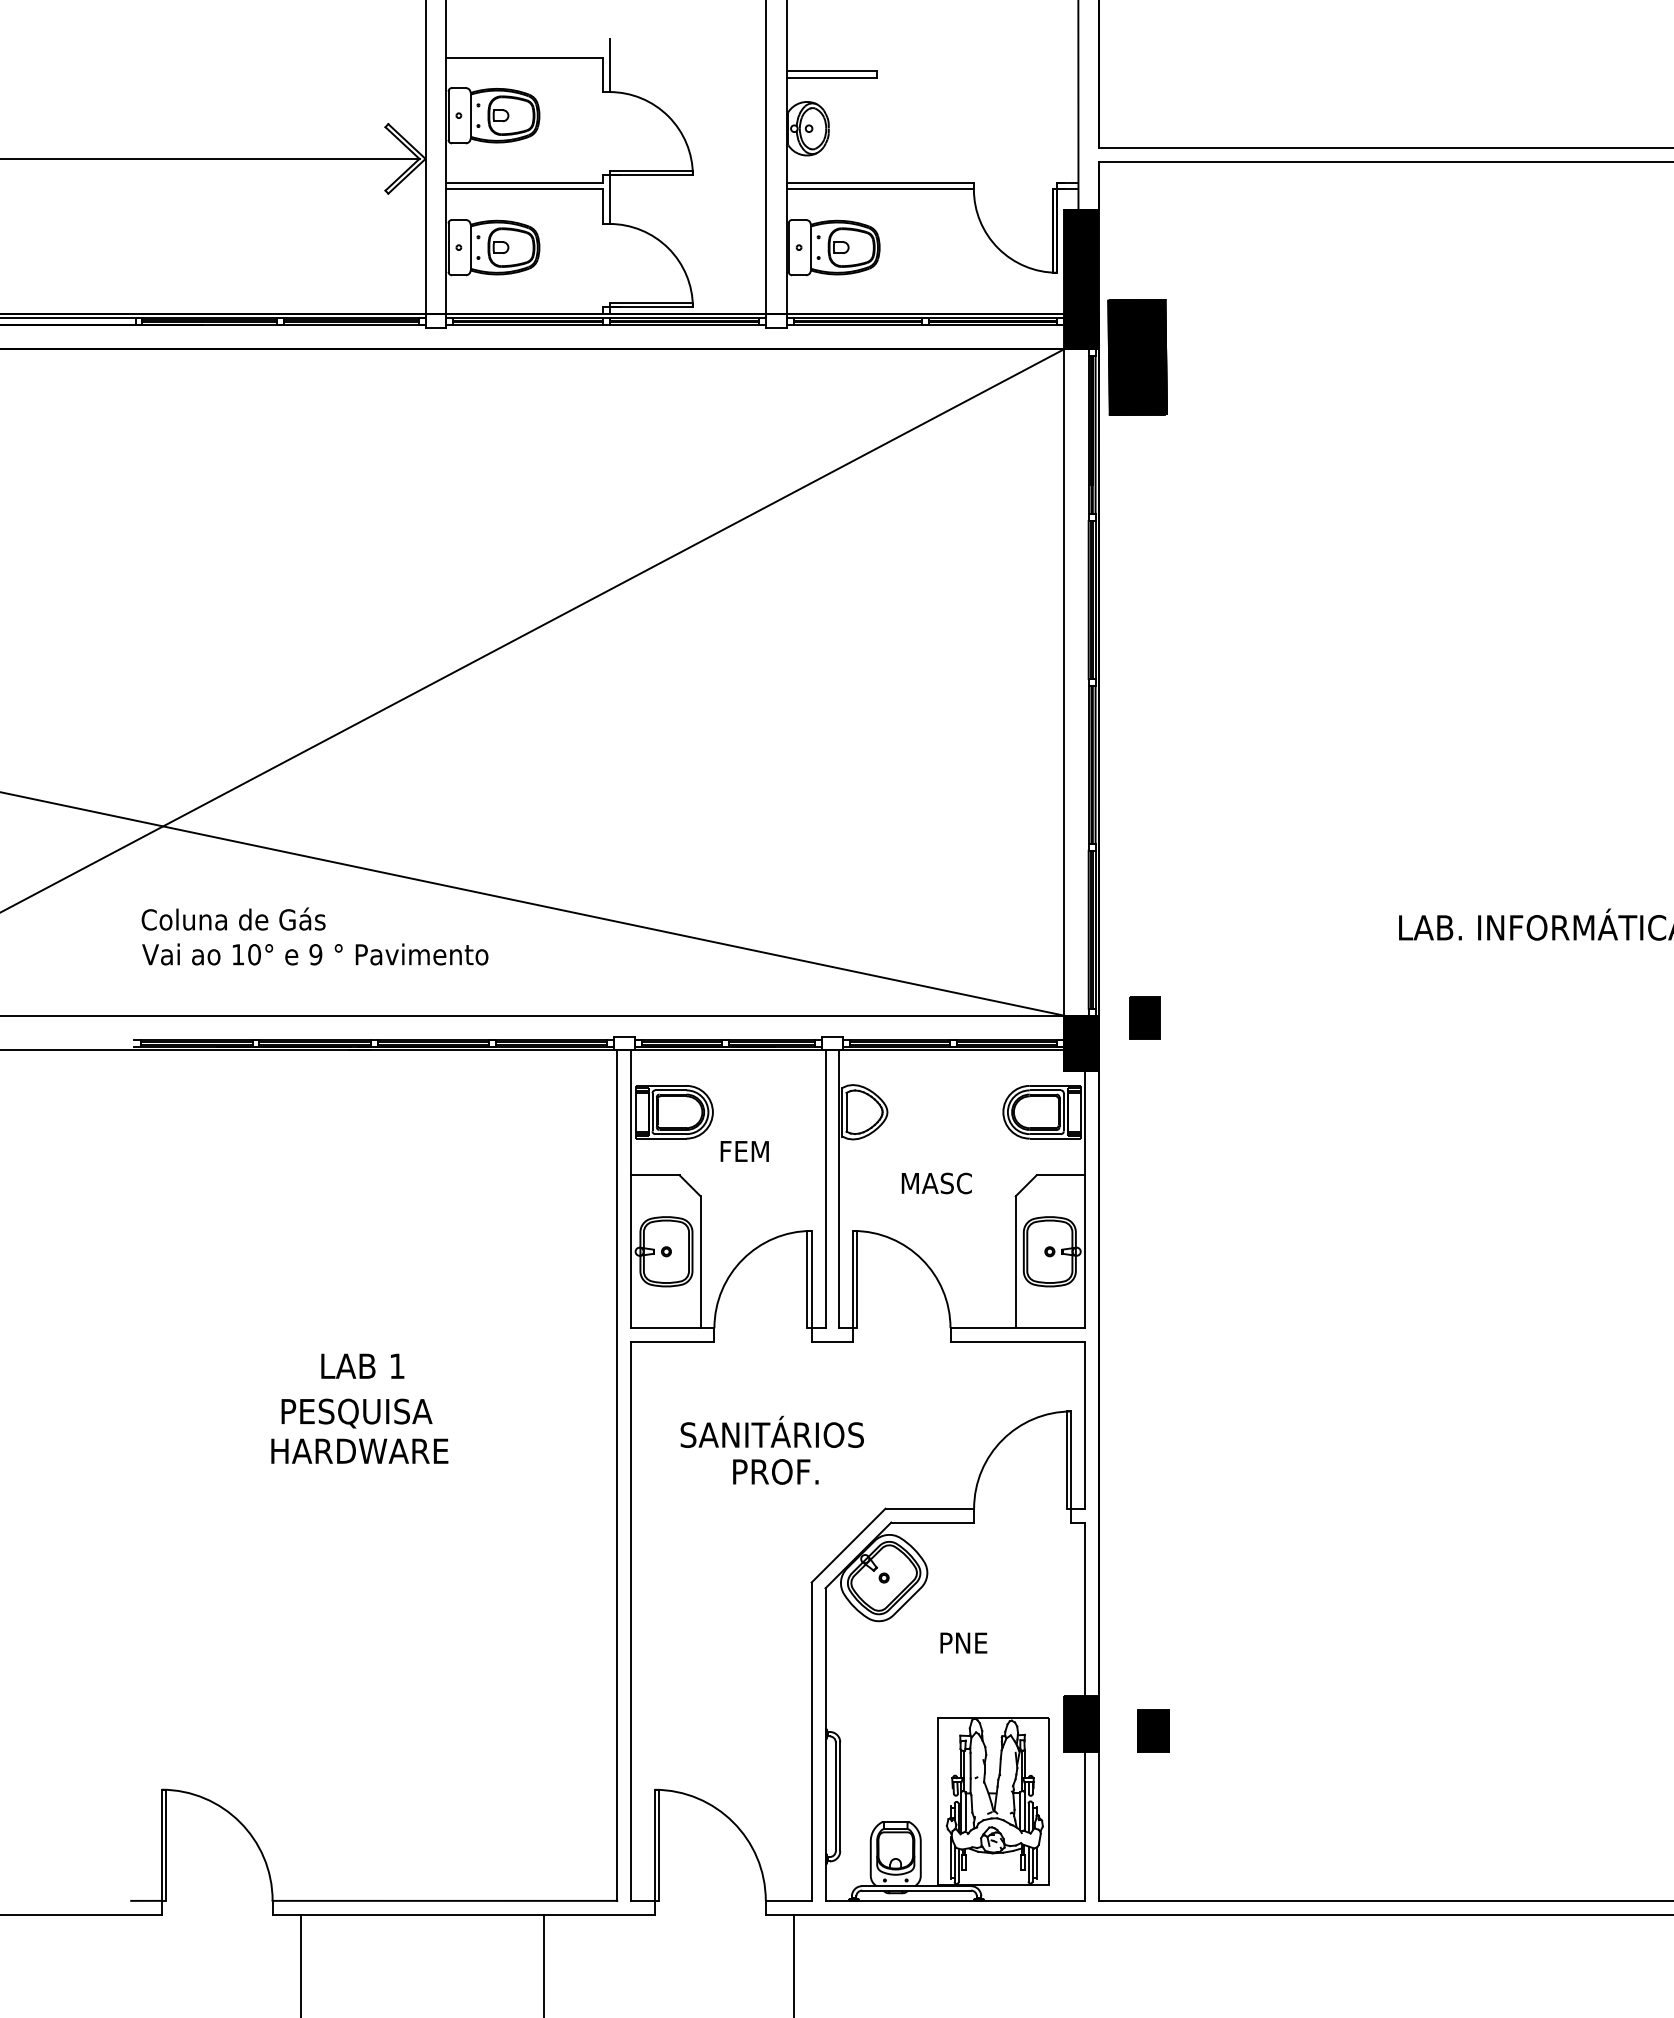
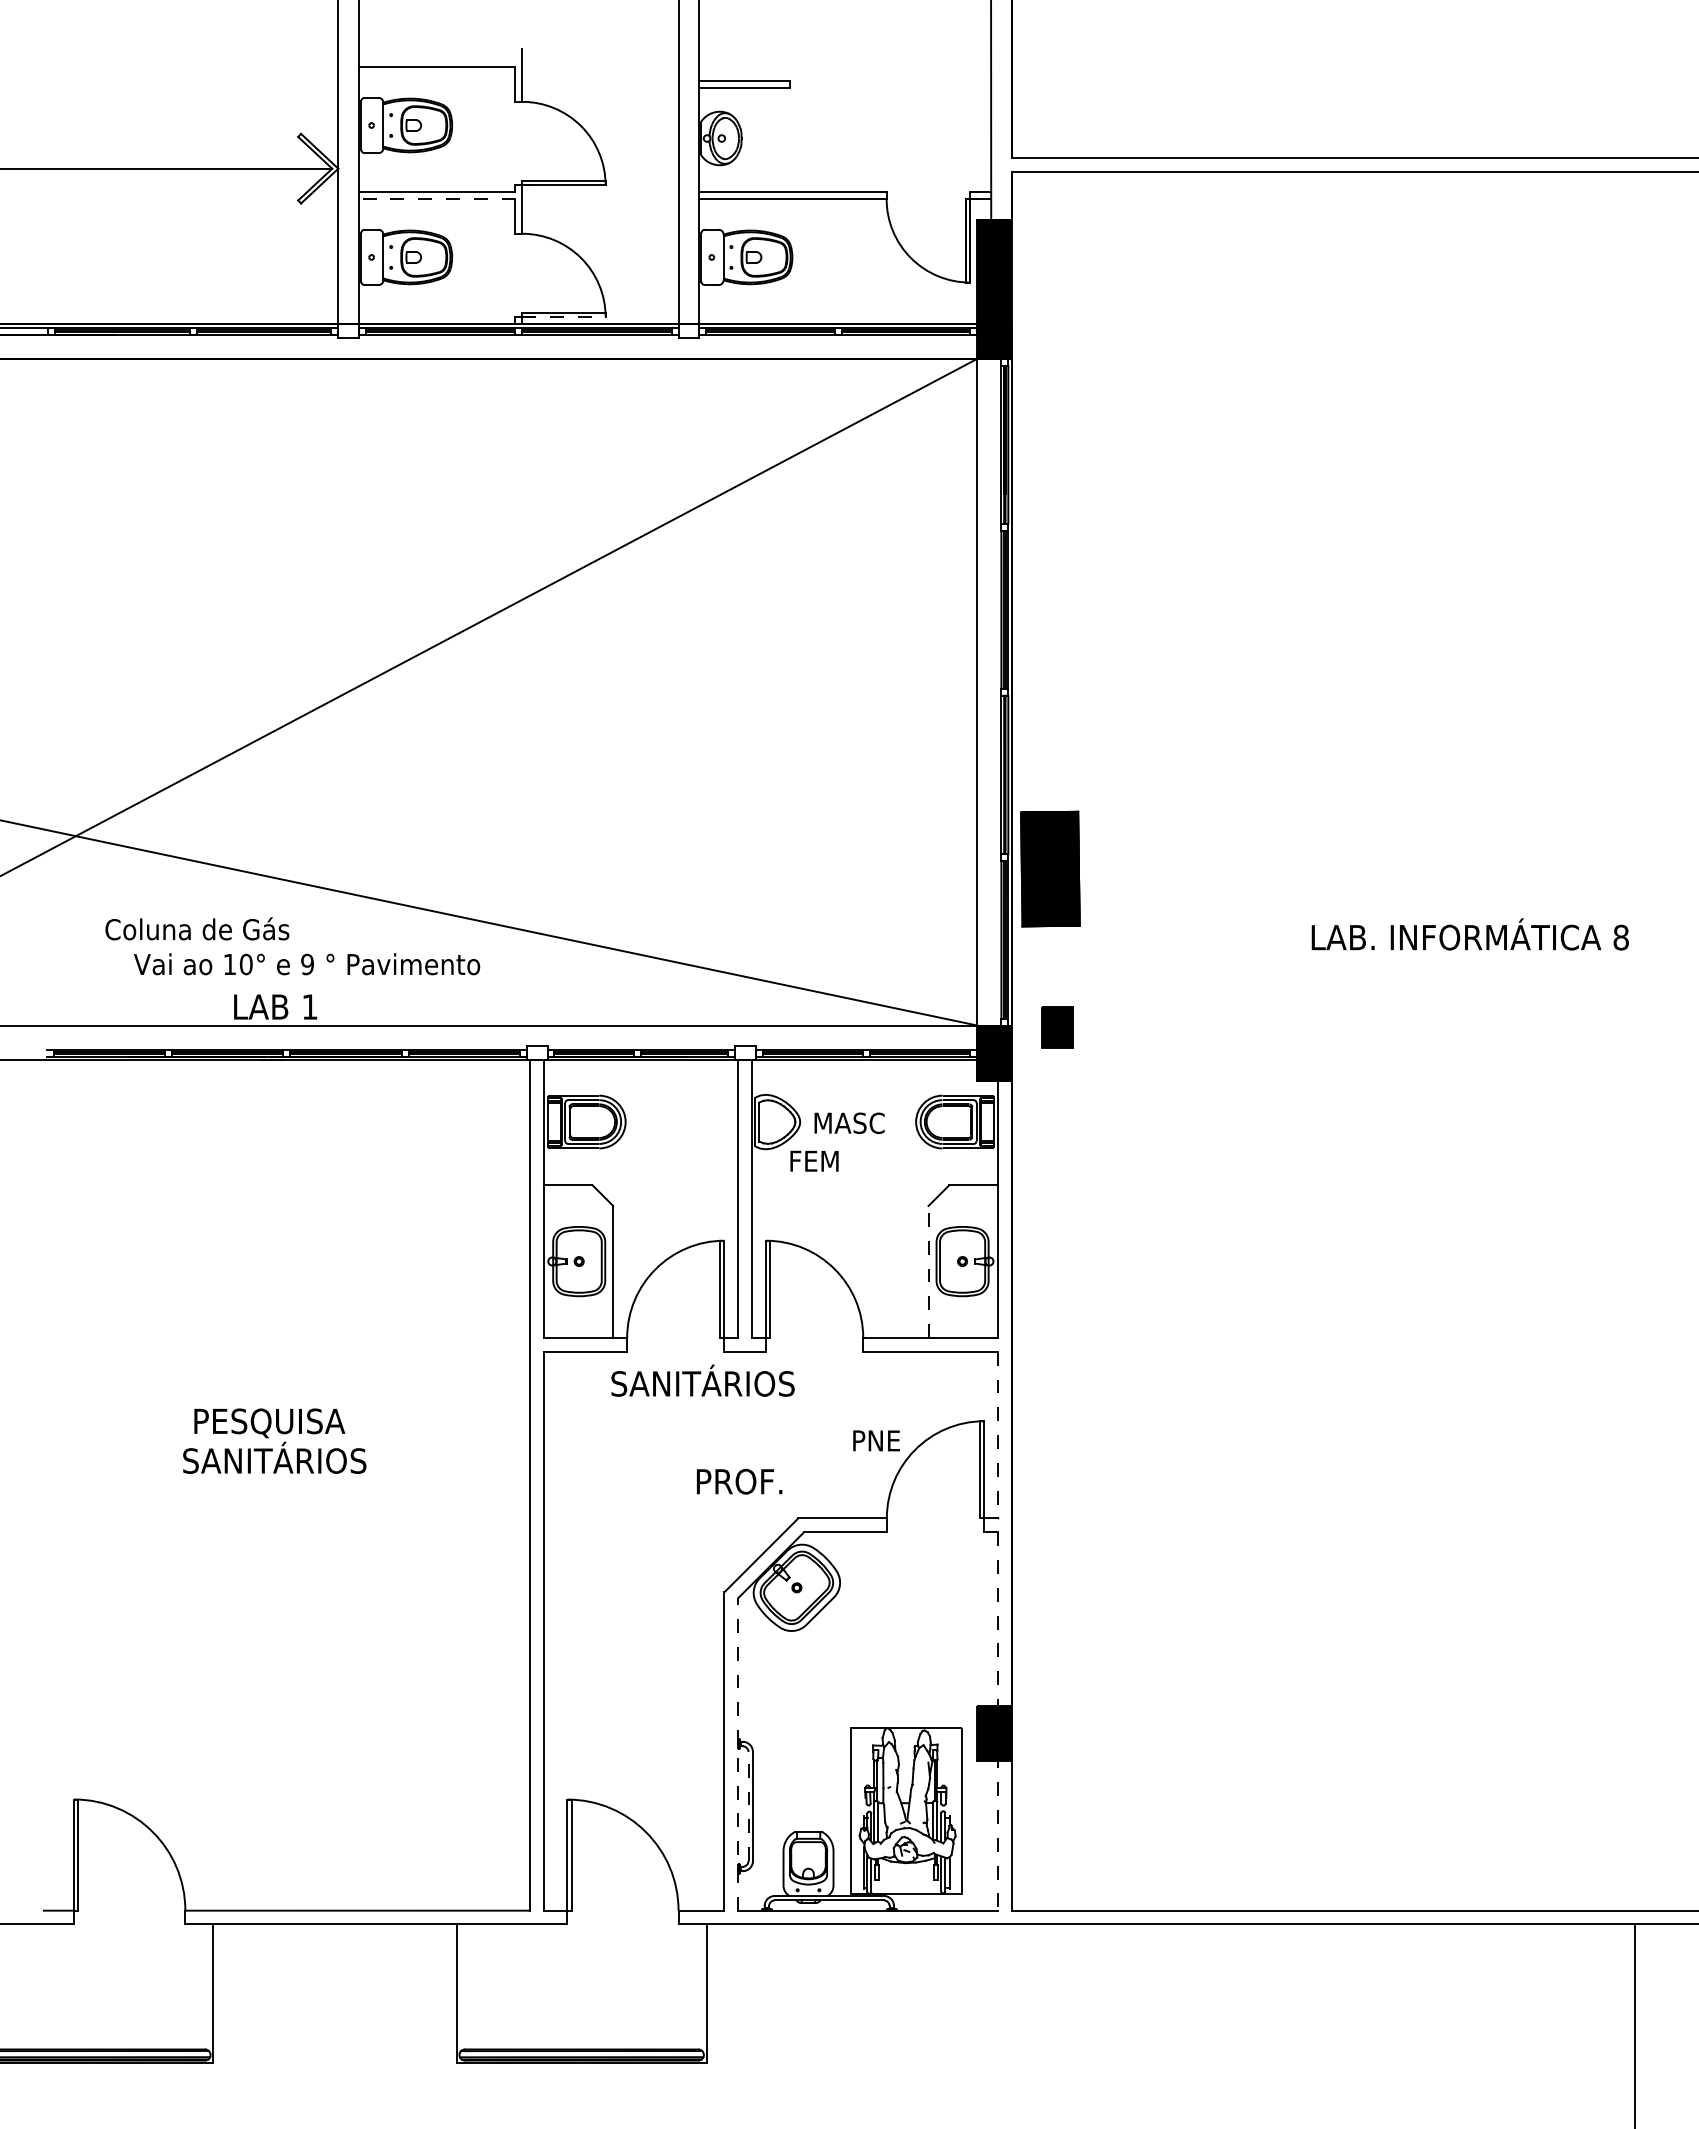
line: (523, 189) -> (436, 199), solid -> dashed
line: (650, 307) -> (563, 317), solid -> dashed
part: (1137, 356) -> (1050, 868), moved
text: (233, 918) -> (197, 928), moved
text: (315, 954) -> (307, 964), moved
text: (744, 1150) -> (814, 1160), moved
text: (936, 1183) -> (849, 1123), moved
line: (1015, 1261) -> (928, 1271), solid -> dashed
text: (362, 1365) -> (275, 1006), moved
line: (1084, 1425) -> (997, 1435), solid -> dashed
text: (771, 1431) -> (702, 1380), moved
text: (361, 1447) -> (274, 1457), HARDWARE -> SANITÁRIOS
text: (775, 1471) -> (739, 1481), moved
text: (963, 1642) -> (876, 1440), moved
line: (1084, 1712) -> (997, 1722), solid -> dashed
part: (1152, 1730) -> (1065, 1740), removed
line: (825, 1743) -> (738, 1753), solid -> dashed
line: (835, 1796) -> (748, 1806), solid -> dashed

